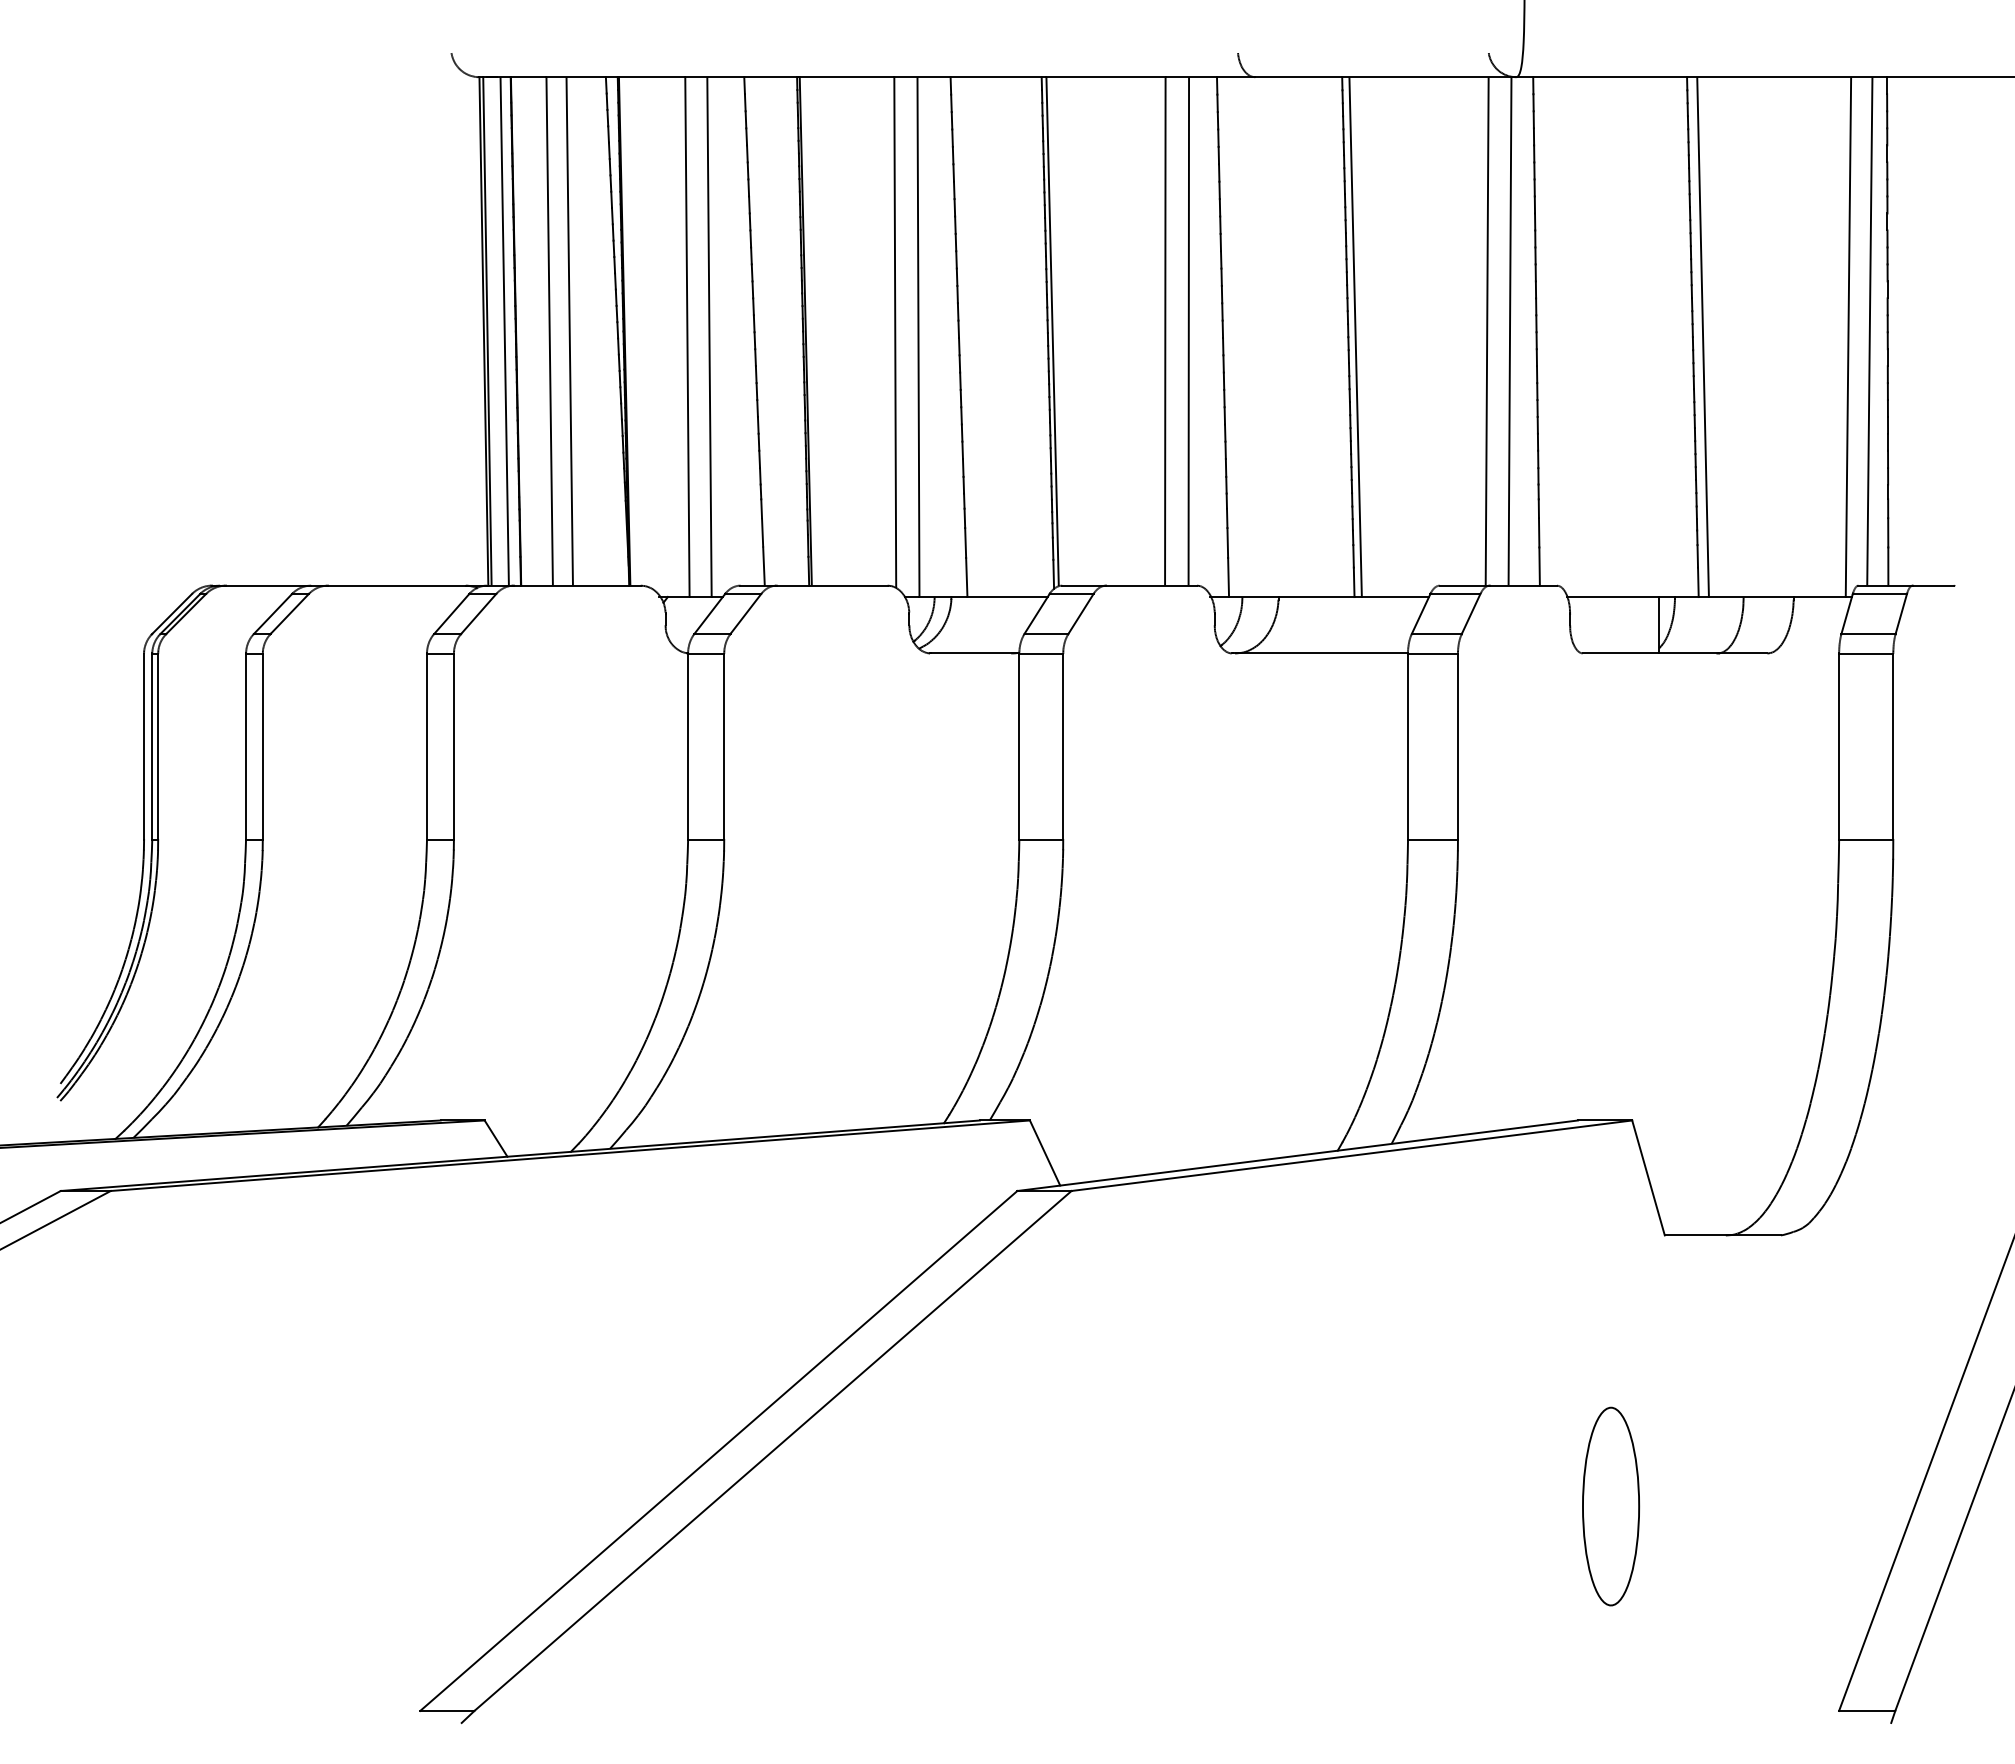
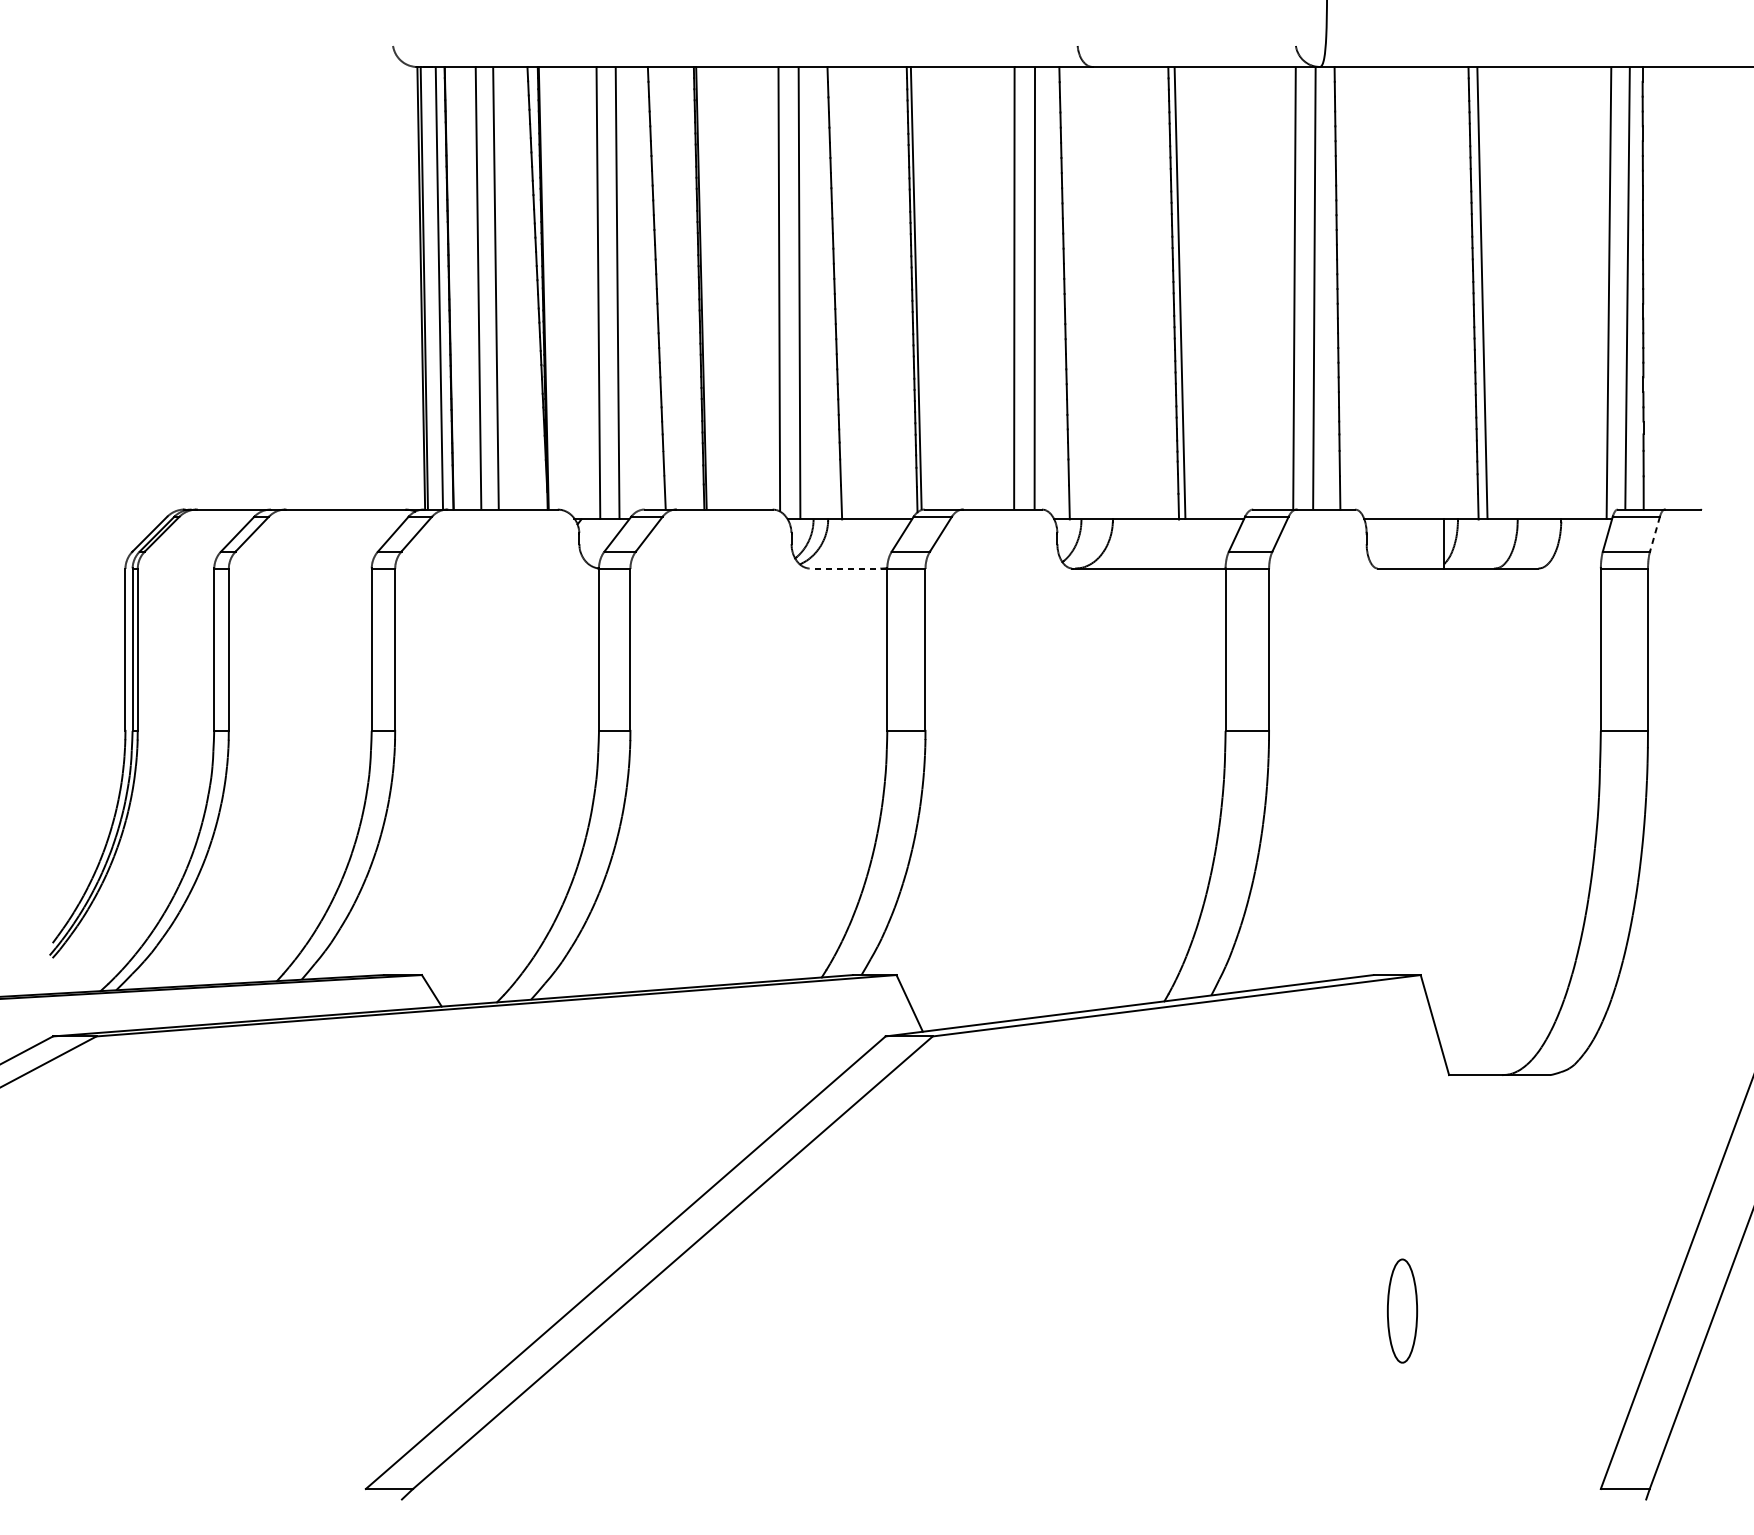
line: (1901, 613) -> (1655, 533), solid -> dashed
line: (974, 653) -> (848, 568), solid -> dashed
part: (1611, 1506) -> (1402, 1311), size x0.6

